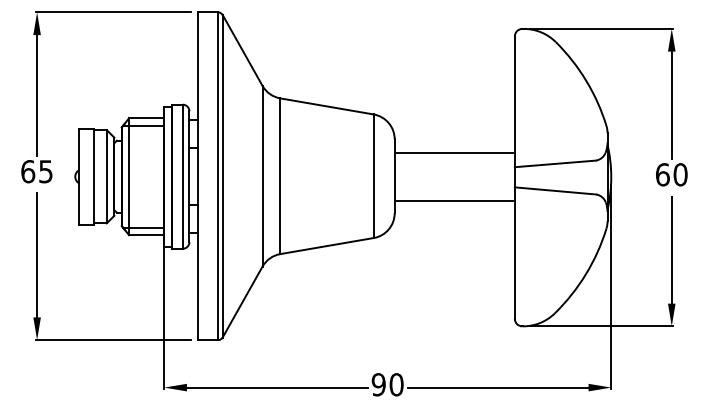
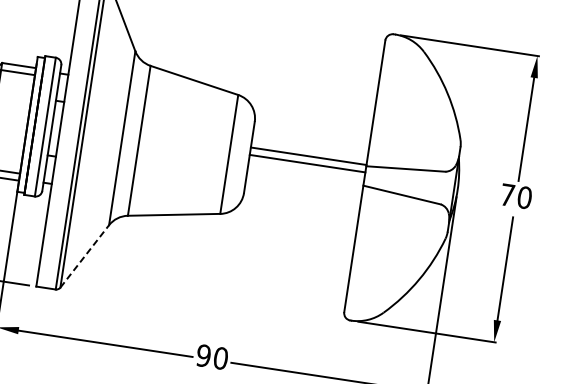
line: (454, 152) -> (308, 155), moved
text: (662, 174) -> (507, 194), 60 -> 70
line: (454, 200) -> (307, 163), moved
line: (242, 302) -> (84, 256), solid -> dashed

